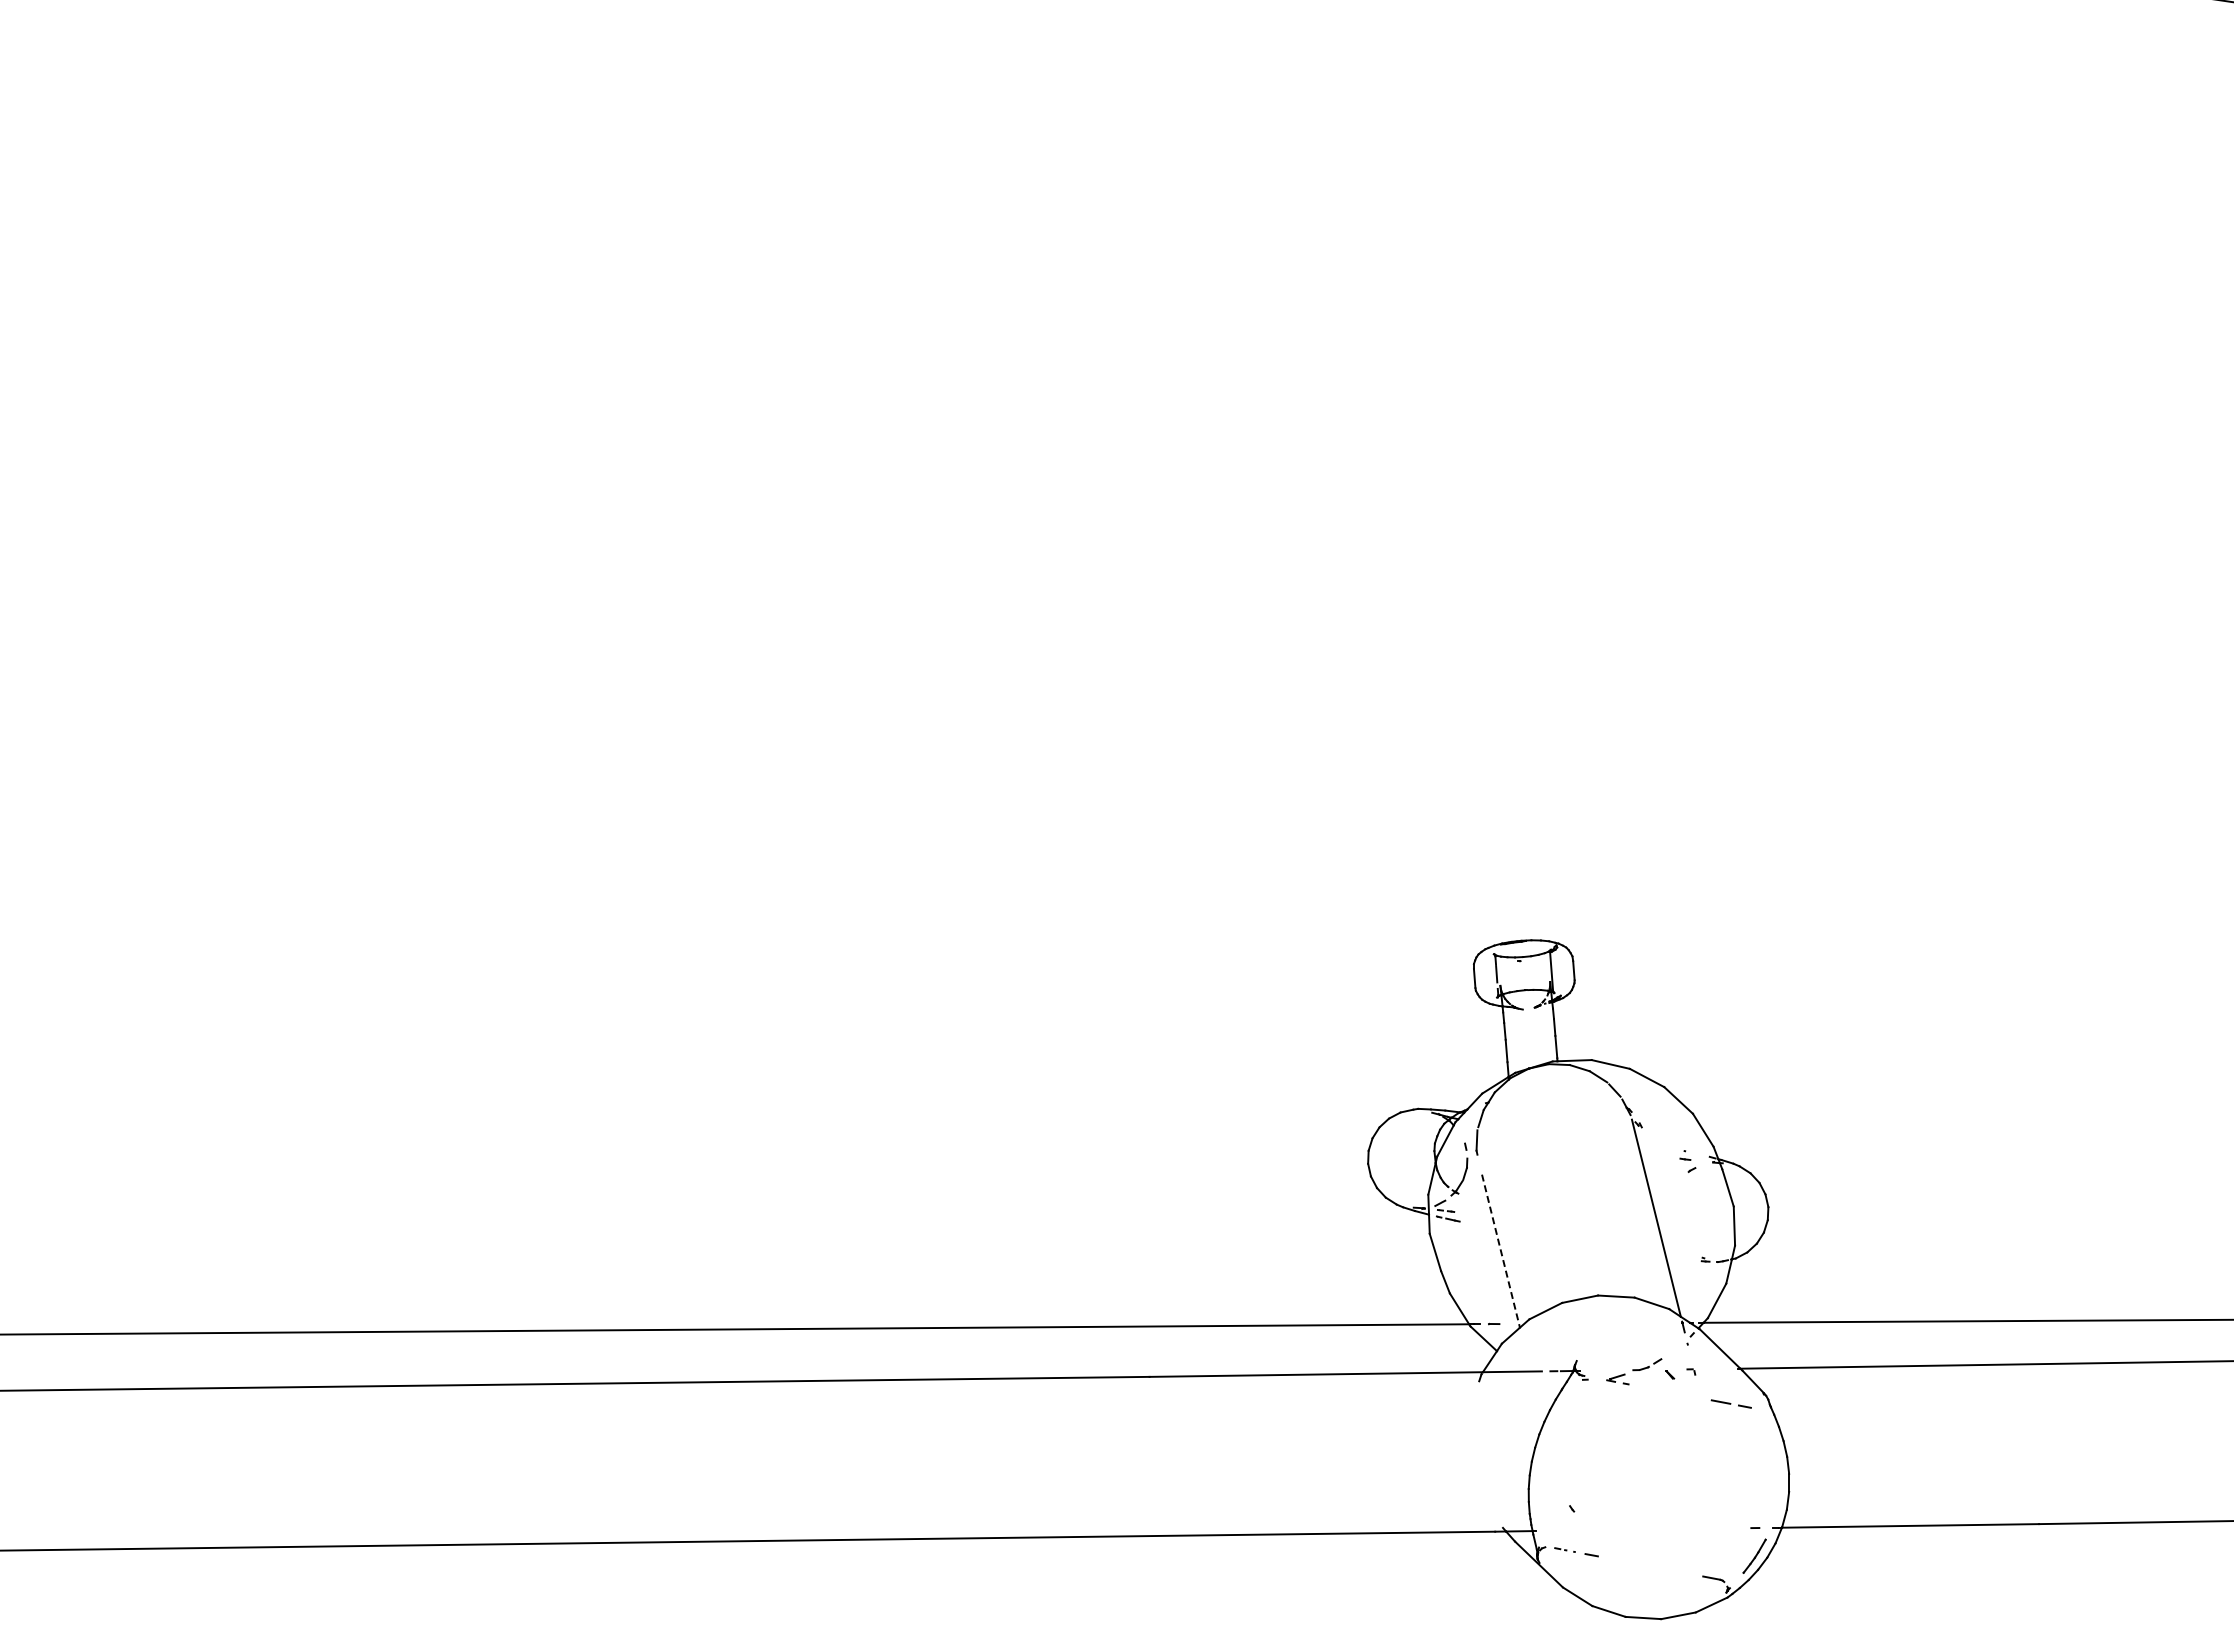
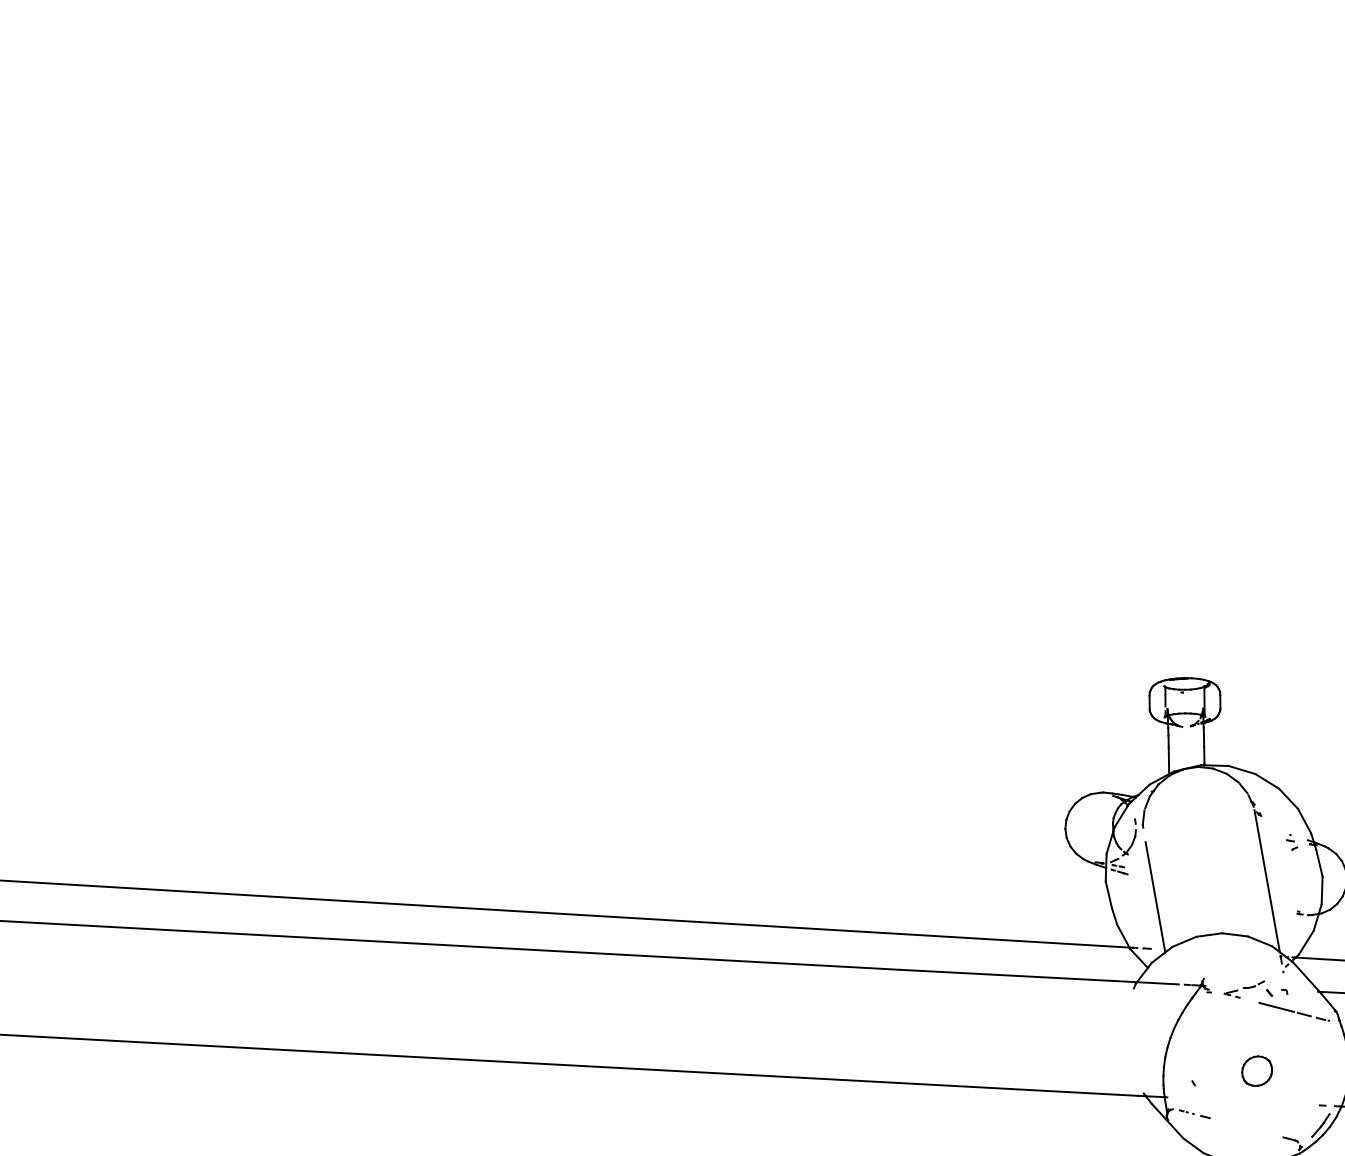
line: (1500, 1251) -> (1155, 897), dashed -> solid
line: (1681, 1394) -> (1276, 1007), added
part: (1659, 1485) -> (1256, 1070), added

